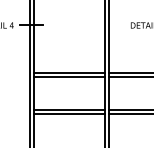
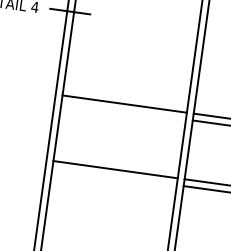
line: (69, 76) -> (123, 110), removed
line: (69, 114) -> (114, 177), removed

